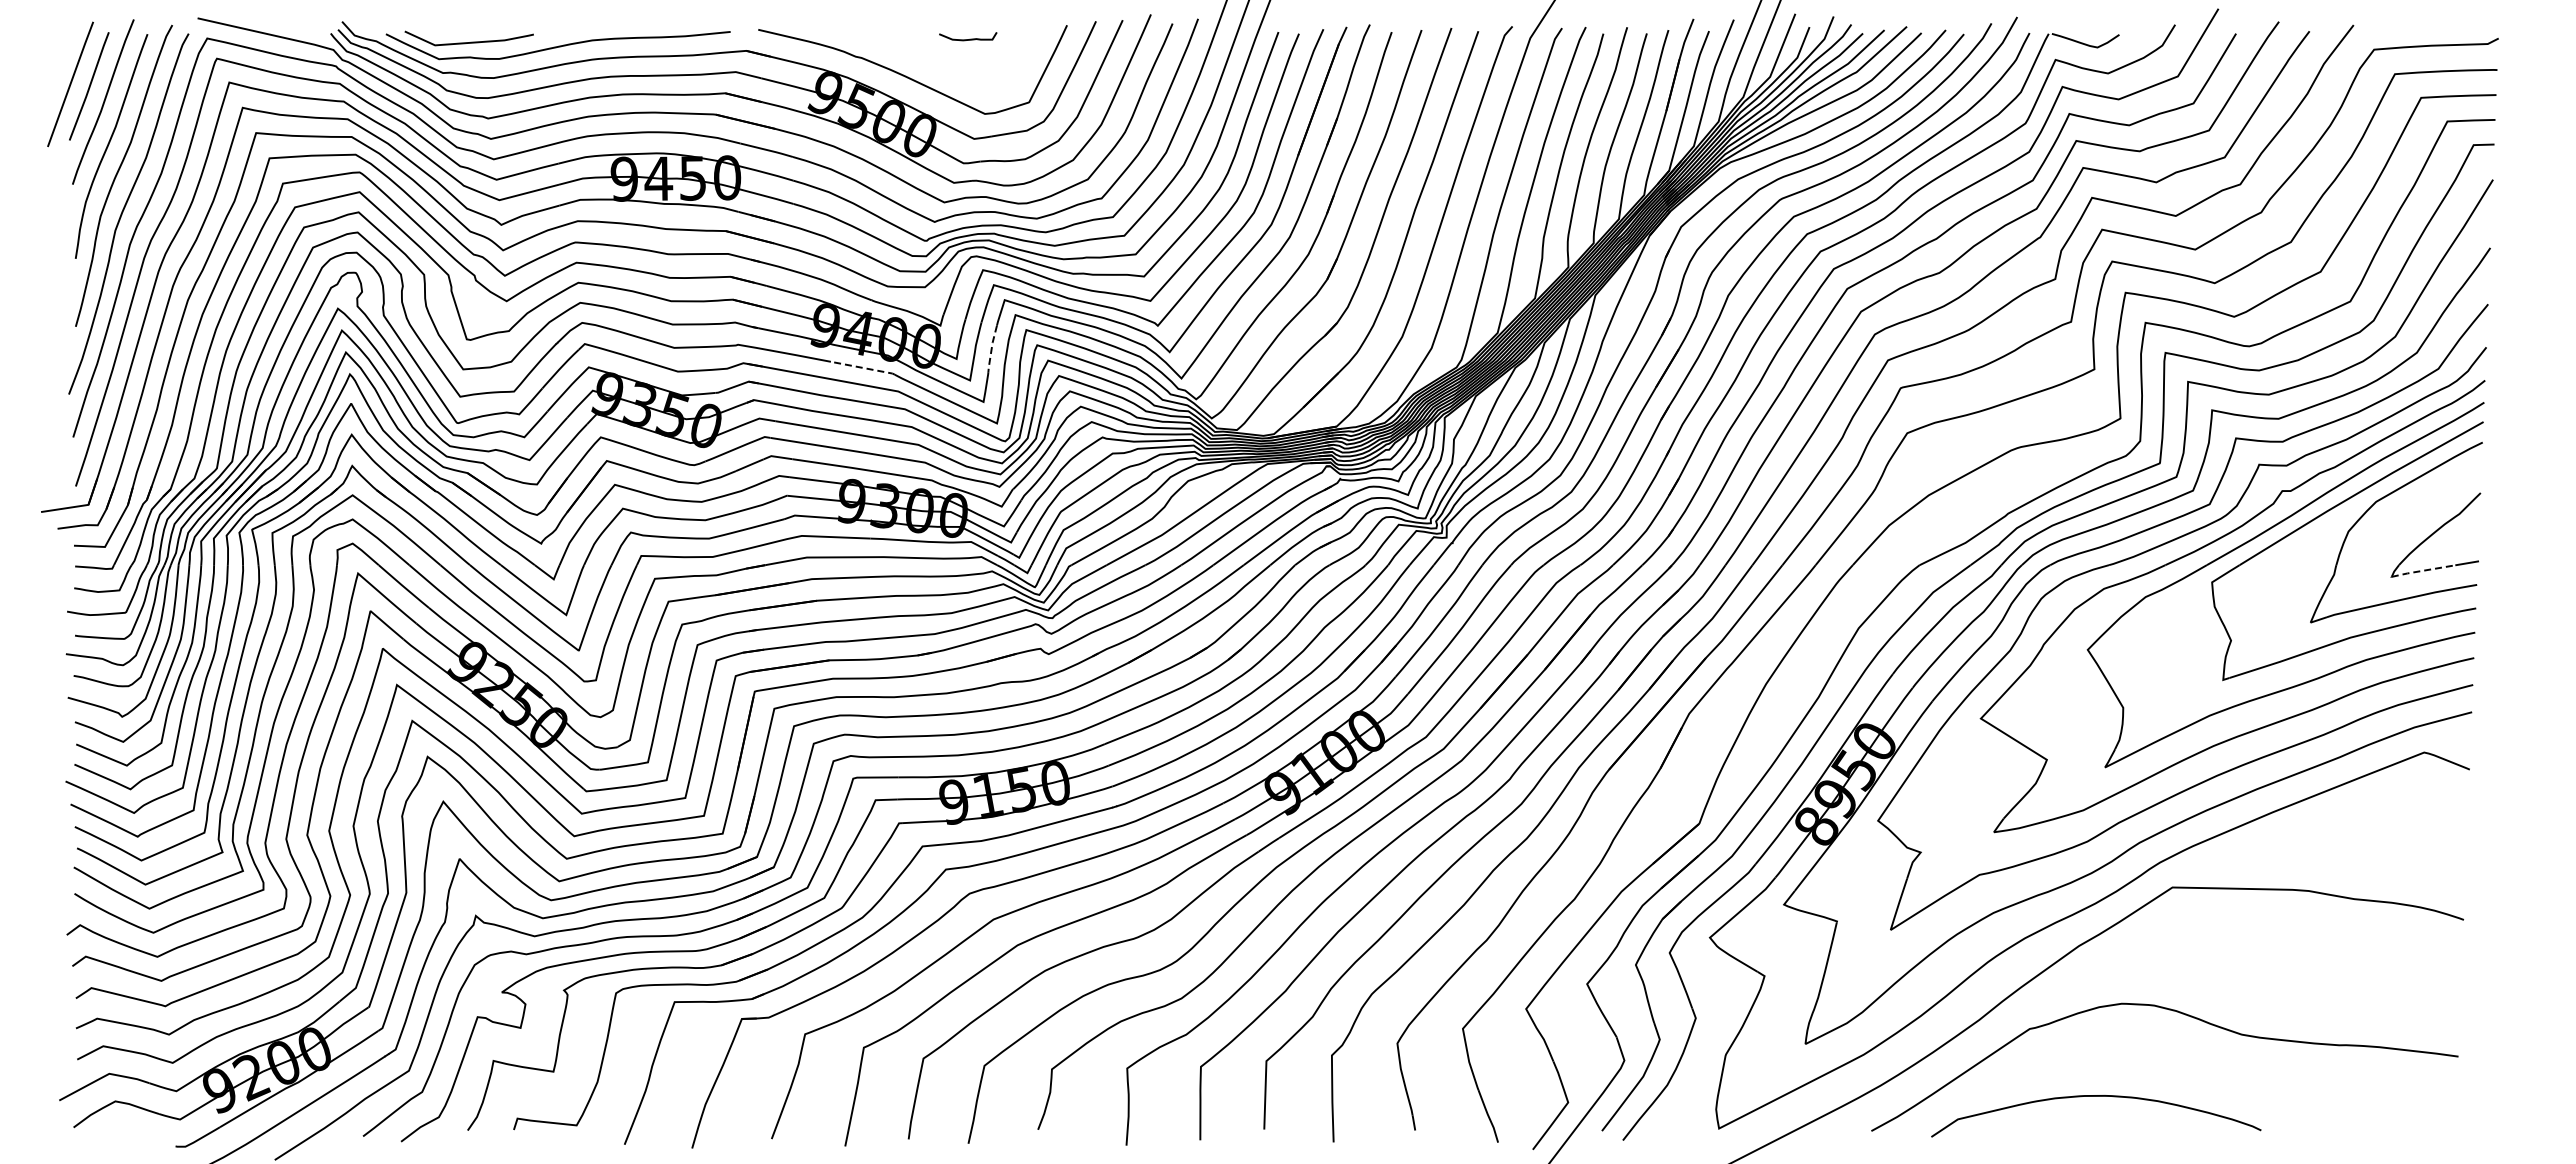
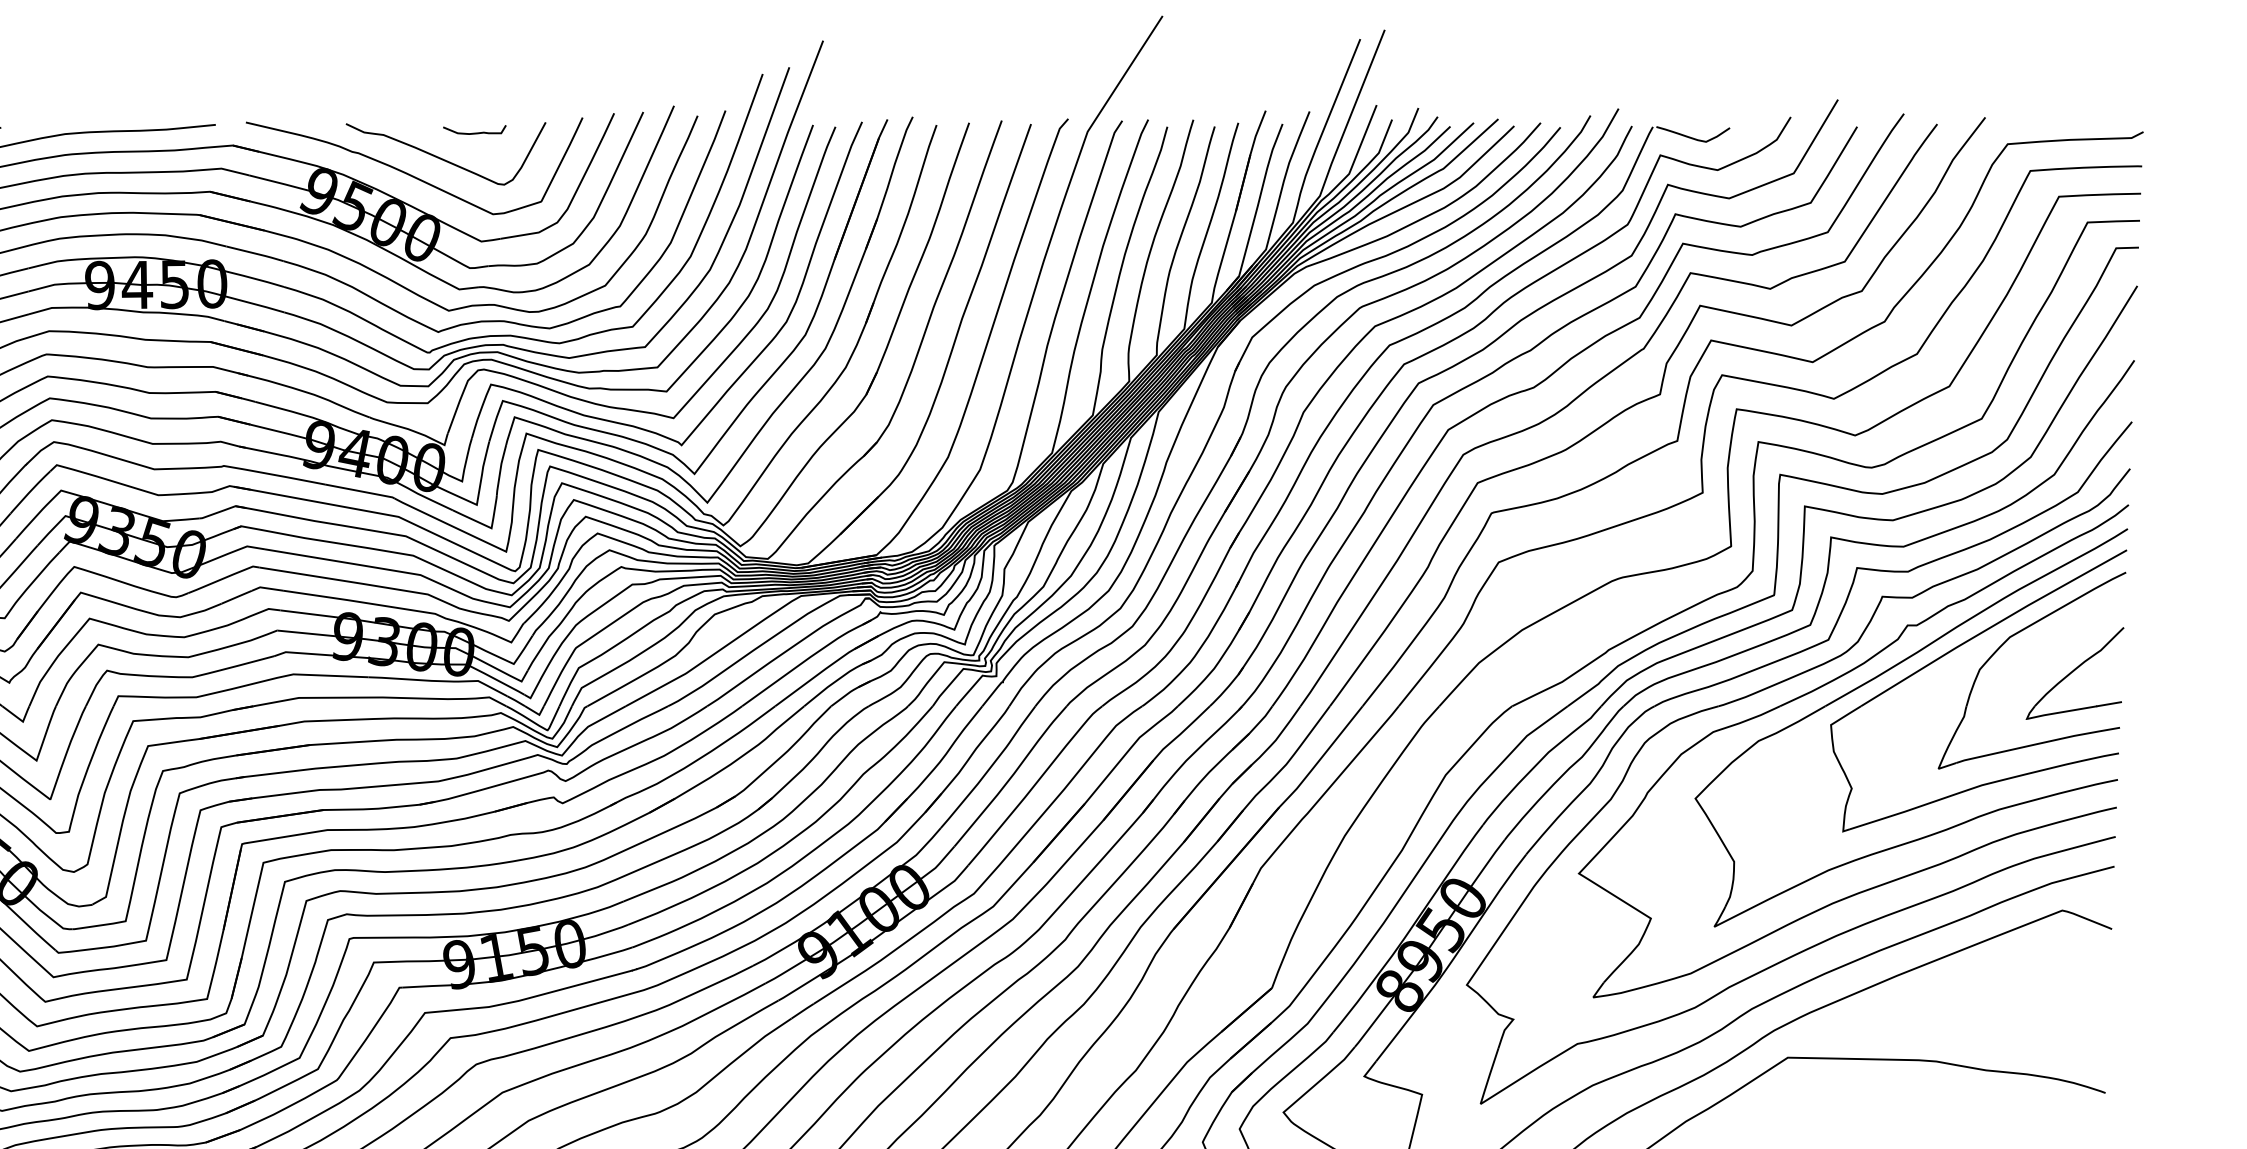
curve: (938, 62) -> (442, 158), added
line: (991, 349) -> (500, 471), dashed -> solid
line: (863, 367) -> (360, 490), dashed -> solid
line: (2422, 570) -> (2060, 712), dashed -> solid

